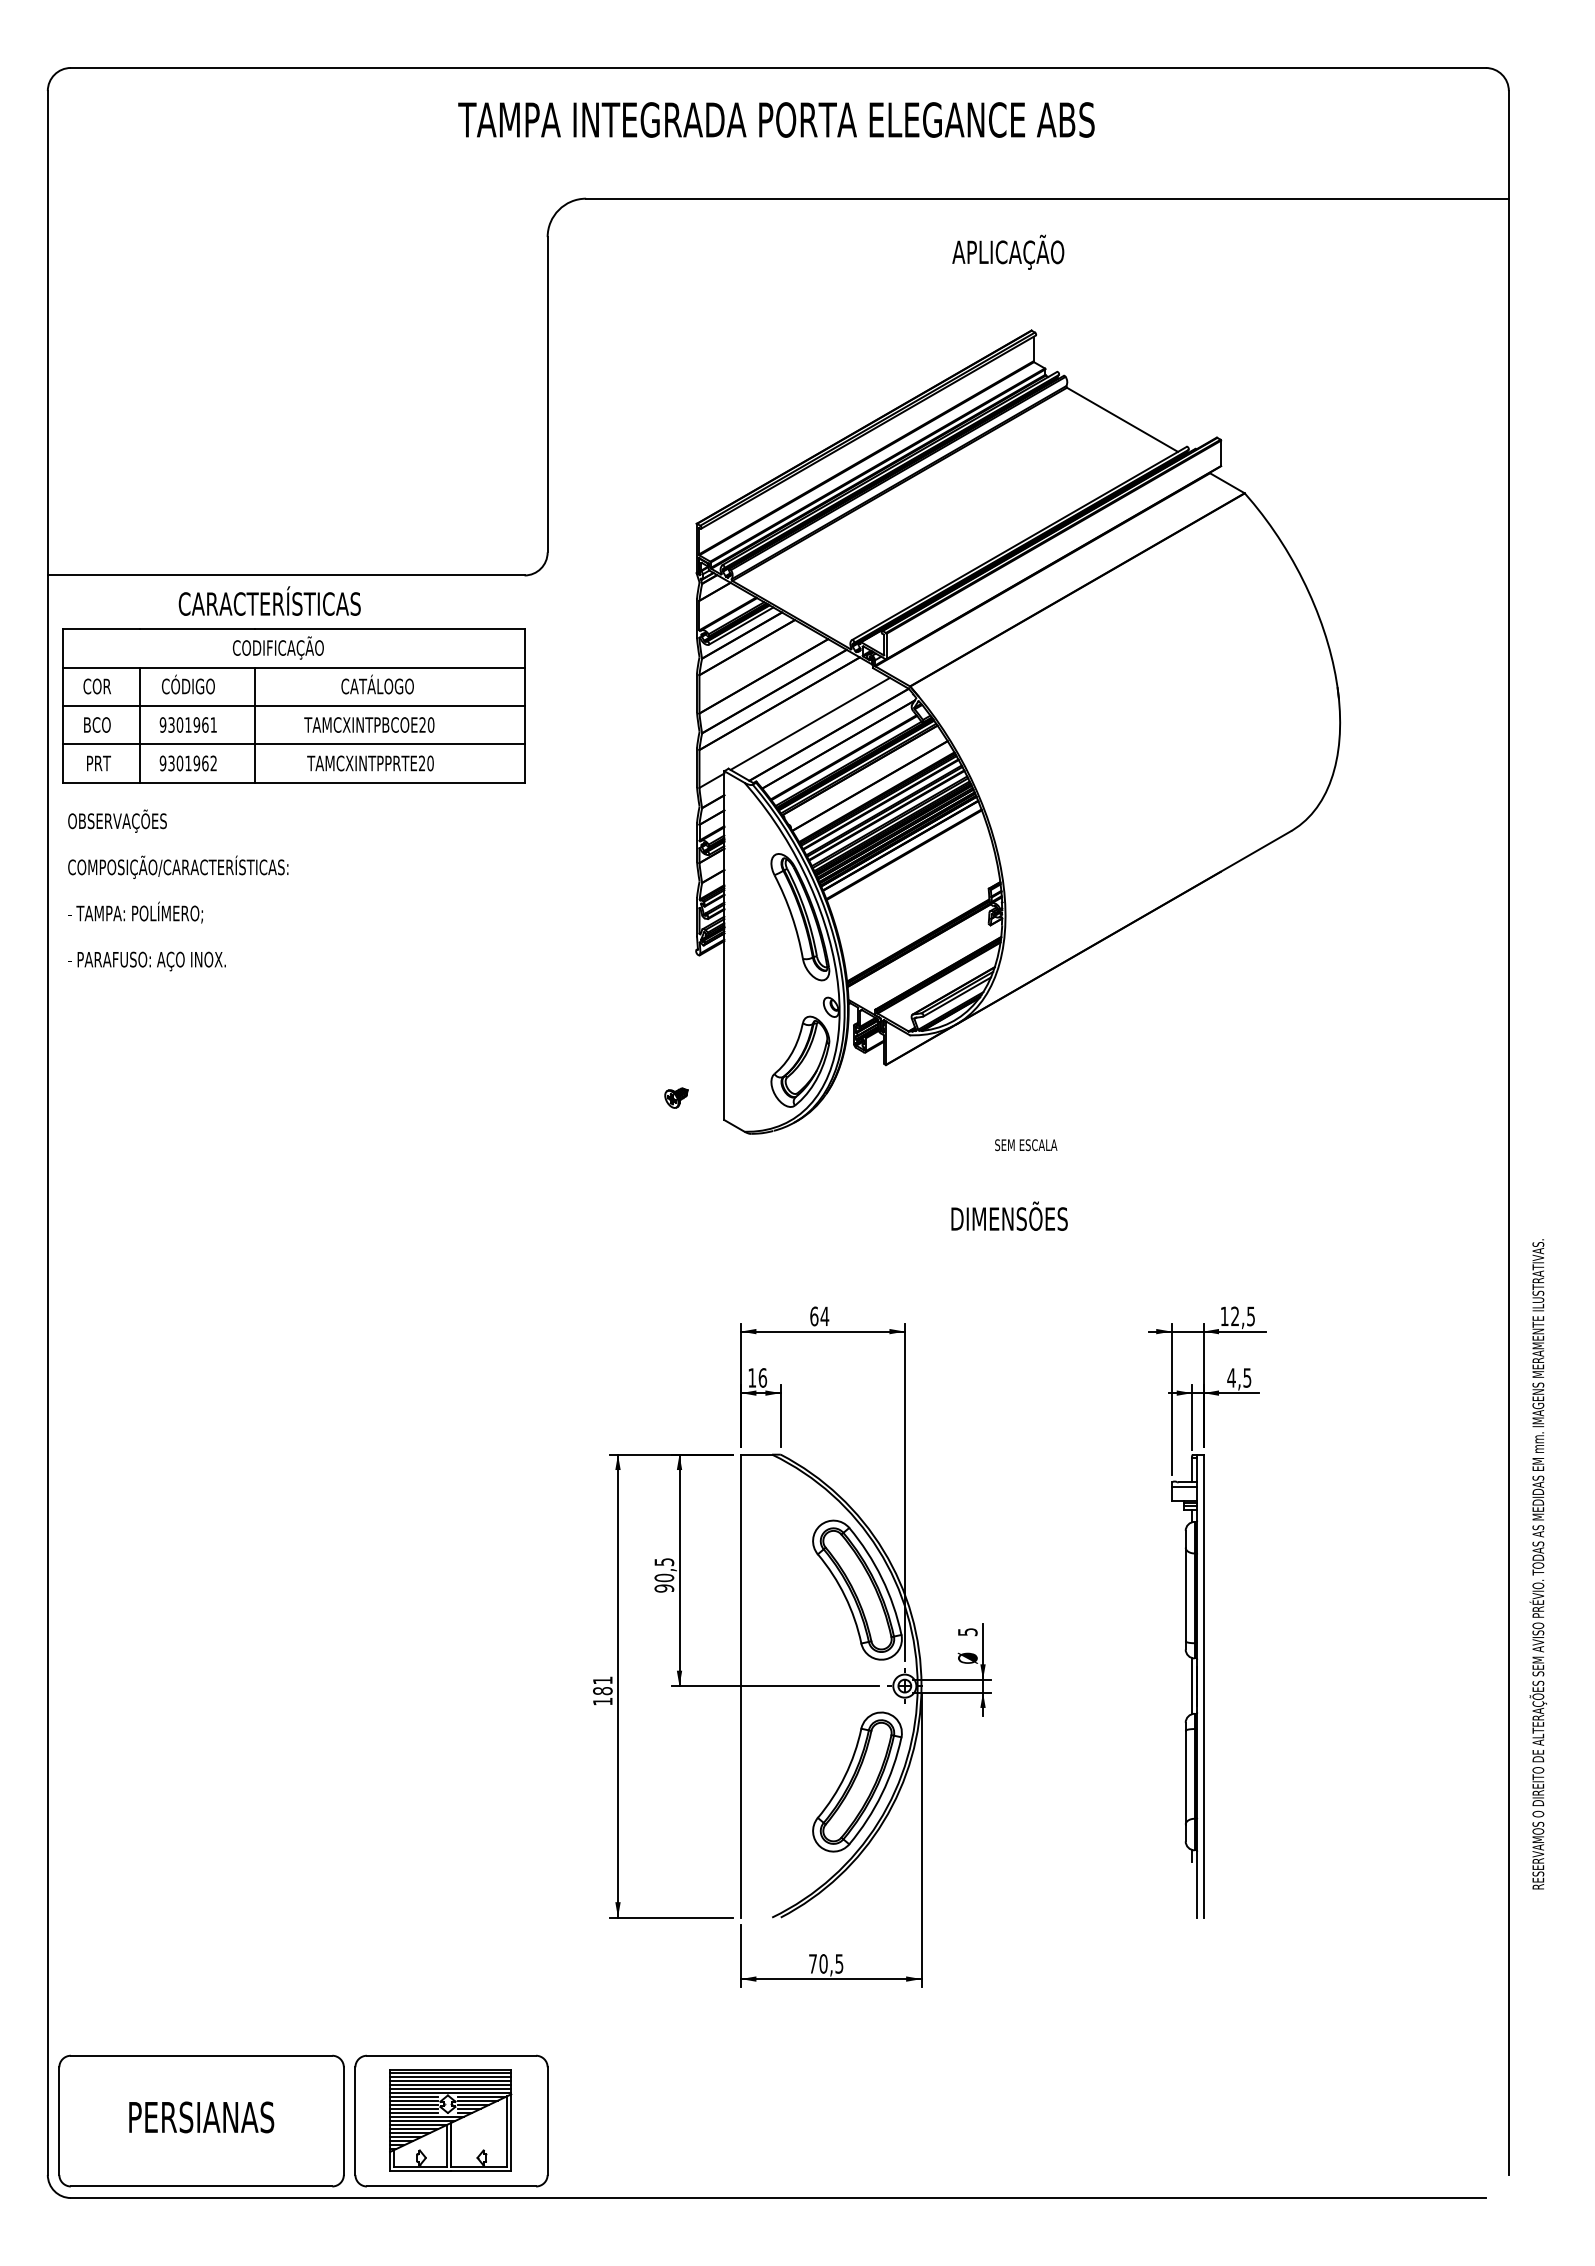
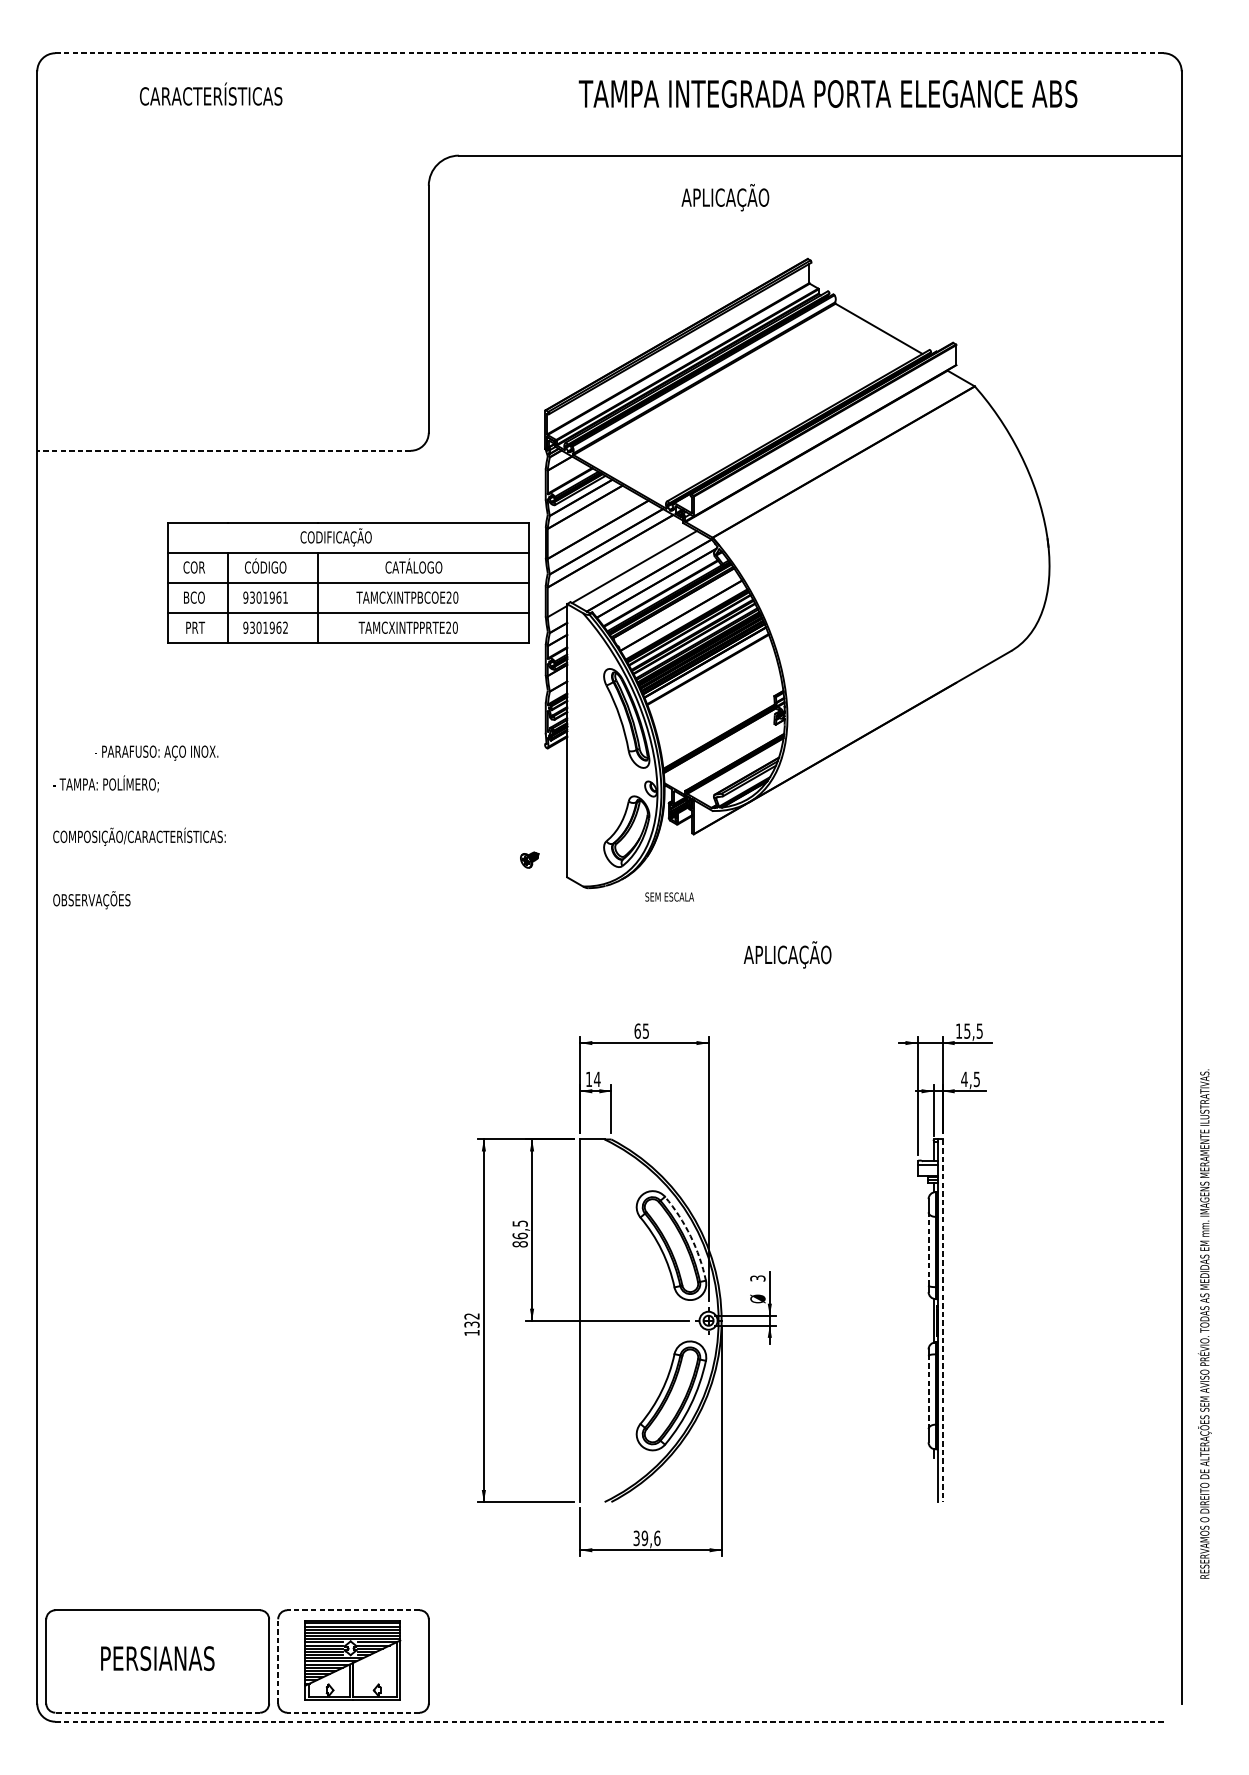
line: (777, 67) -> (608, 52), solid -> dashed
text: (776, 119) -> (828, 93), moved
text: (1008, 251) -> (725, 197), moved
line: (285, 575) -> (223, 450), solid -> dashed
text: (269, 600) -> (210, 93), moved
part: (293, 705) -> (347, 582), moved
text: (117, 820) -> (91, 899), moved
text: (178, 866) -> (139, 836), moved
text: (135, 912) -> (105, 783), moved
text: (146, 961) -> (156, 753), moved
text: (1026, 1145) -> (669, 897), moved
text: (1008, 1218) -> (789, 954), DIMENSÕES -> APLICAÇÃO
text: (824, 1316) -> (645, 1031), 64 -> 65
text: (1234, 1316) -> (966, 1031), 12,5 -> 15,5
text: (762, 1377) -> (597, 1079), 16 -> 14
text: (1537, 1564) -> (1204, 1324), moved
arc: (881, 1578) -> (690, 1236), solid -> dashed
text: (664, 1582) -> (520, 1239), 90,5 -> 86,5
line: (1185, 1594) -> (928, 1248), solid -> dashed
text: (966, 1631) -> (756, 1277), 5 -> 3
text: (602, 1685) -> (471, 1320), 181 -> 132
line: (1203, 1686) -> (942, 1321), solid -> dashed
line: (1185, 1777) -> (928, 1392), solid -> dashed
text: (826, 1963) -> (647, 1538), 70,5 -> 39,6
line: (451, 2055) -> (353, 1610), solid -> dashed
line: (355, 2121) -> (278, 1661), solid -> dashed
line: (201, 2186) -> (157, 1712), solid -> dashed
line: (451, 2186) -> (353, 1712), solid -> dashed
line: (777, 2198) -> (608, 1722), solid -> dashed

